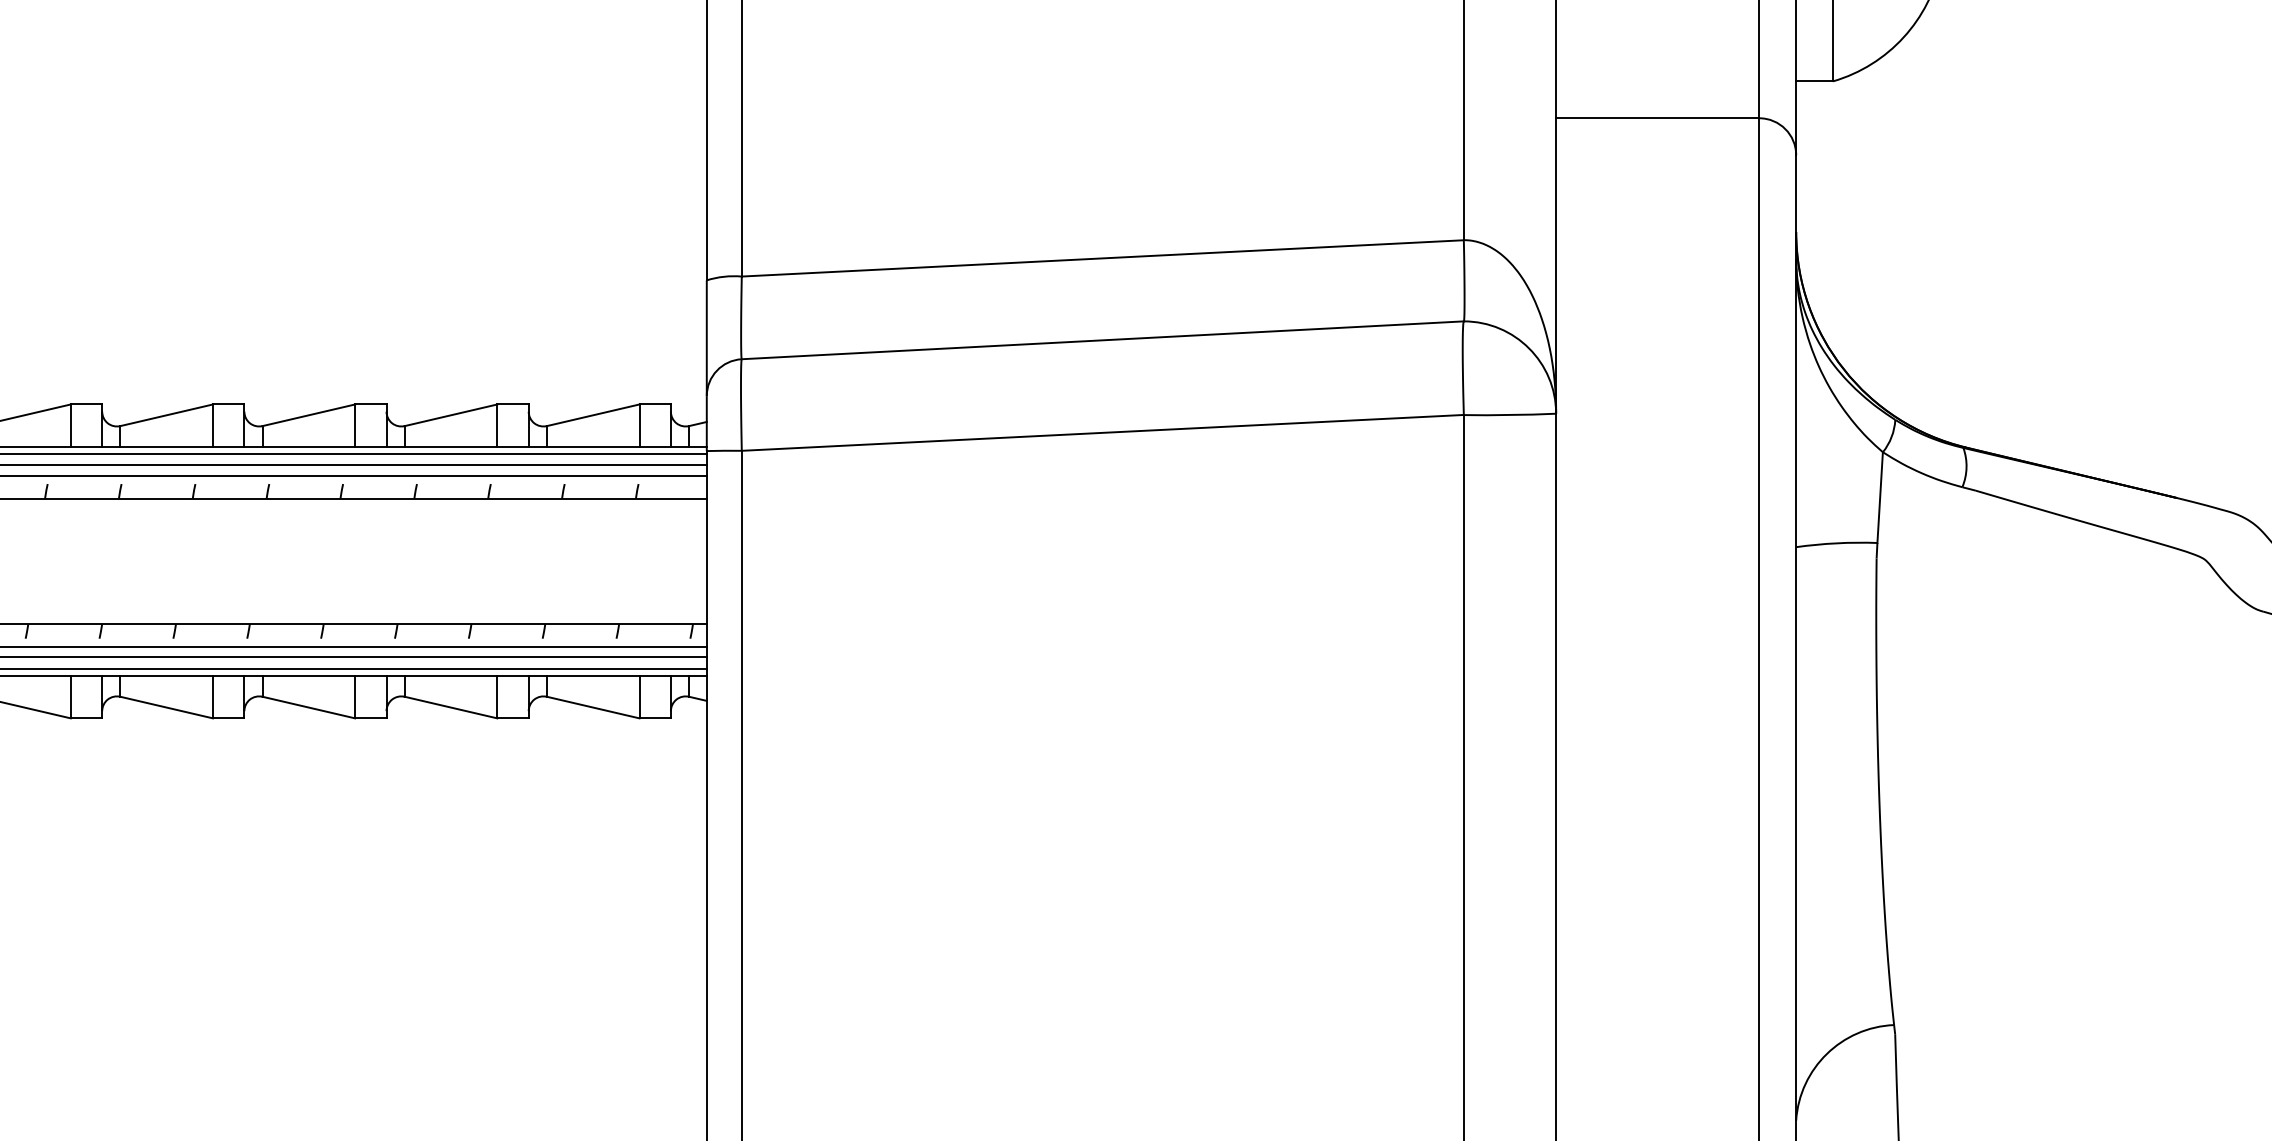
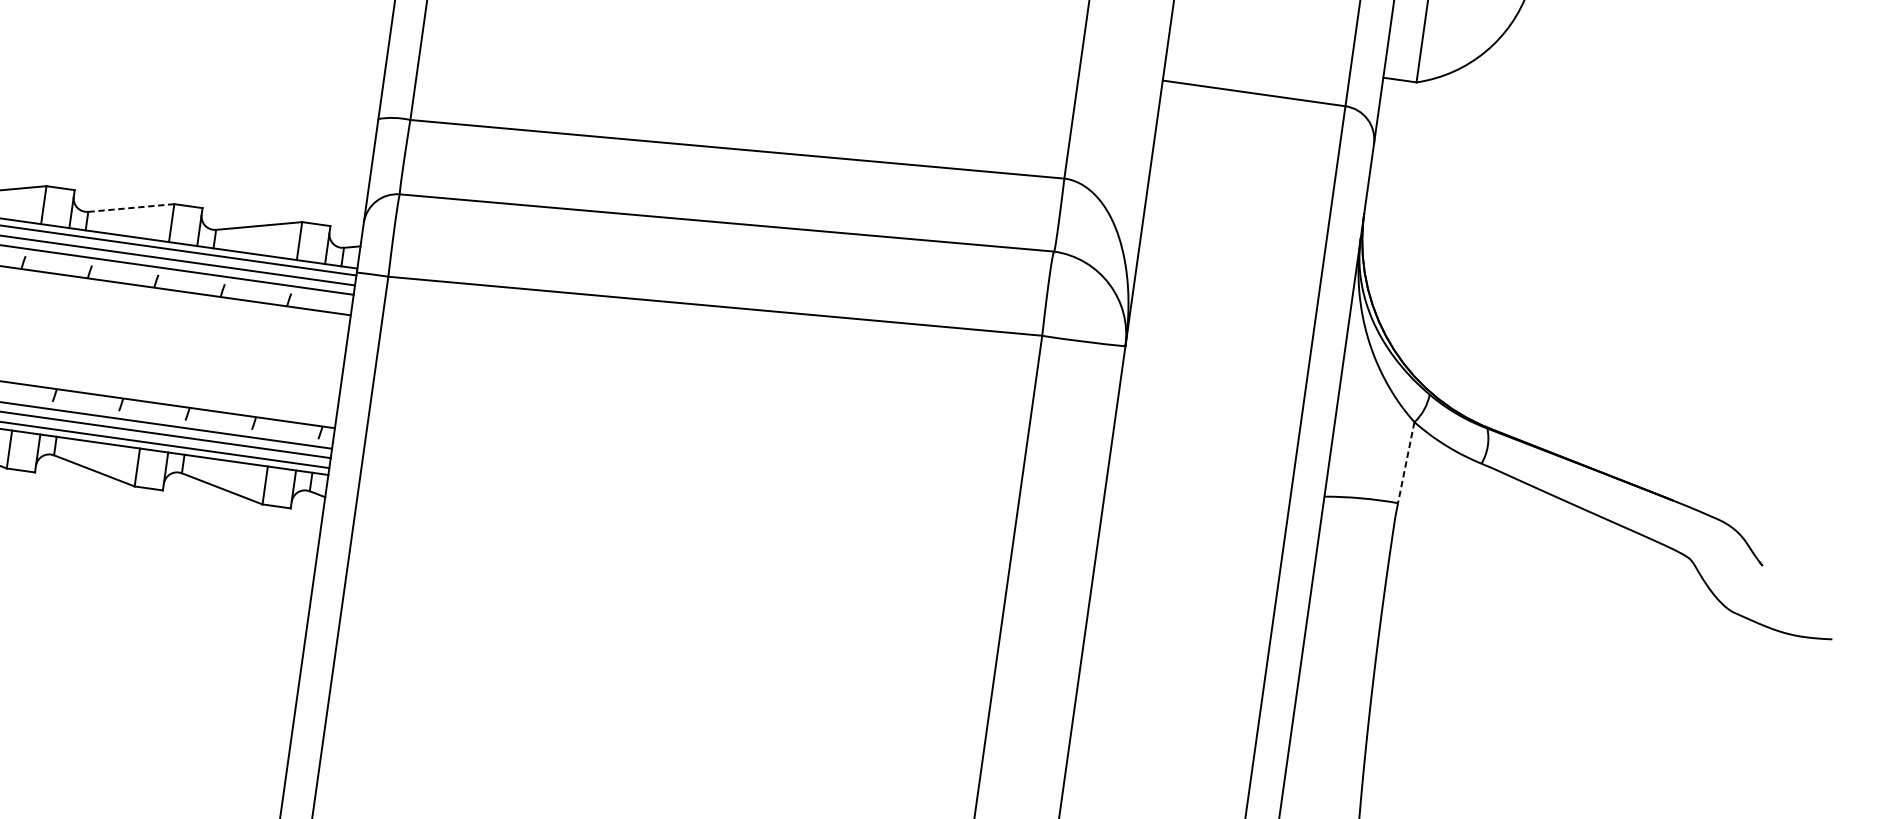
line: (451, 415) -> (131, 208), solid -> dashed
line: (1880, 498) -> (1406, 463), solid -> dashed

